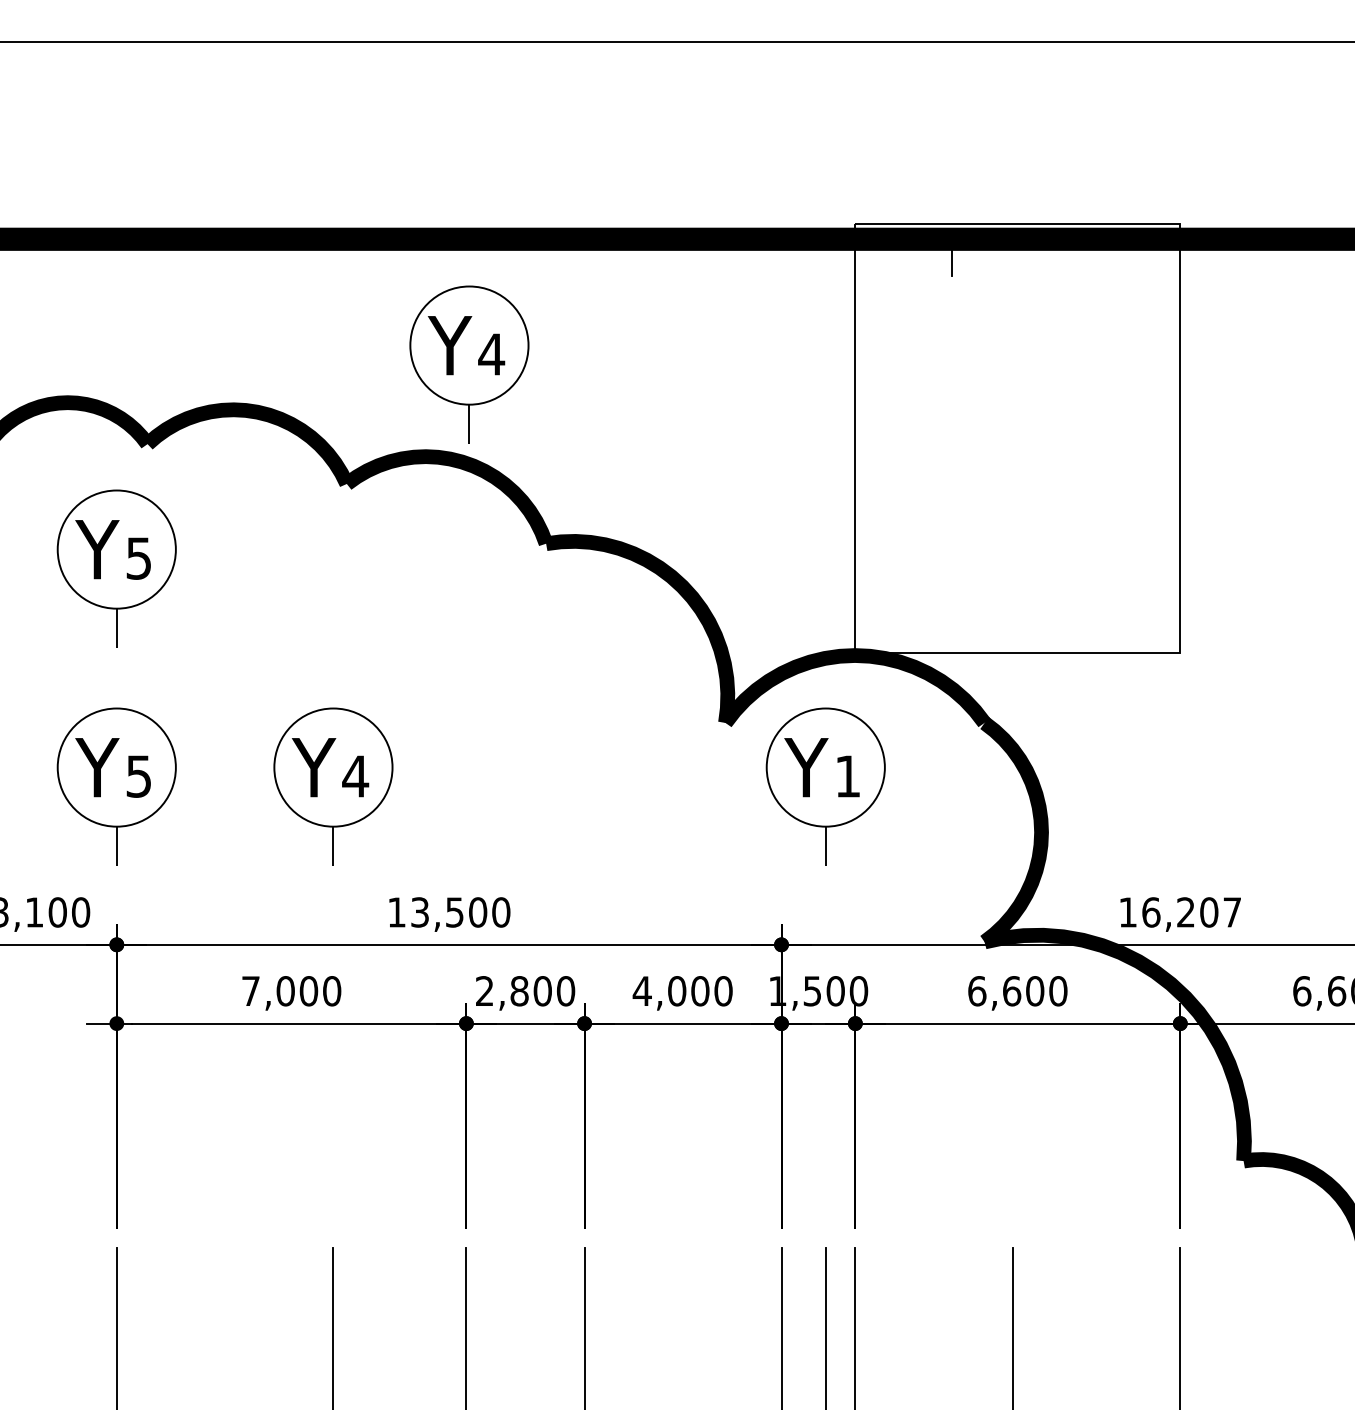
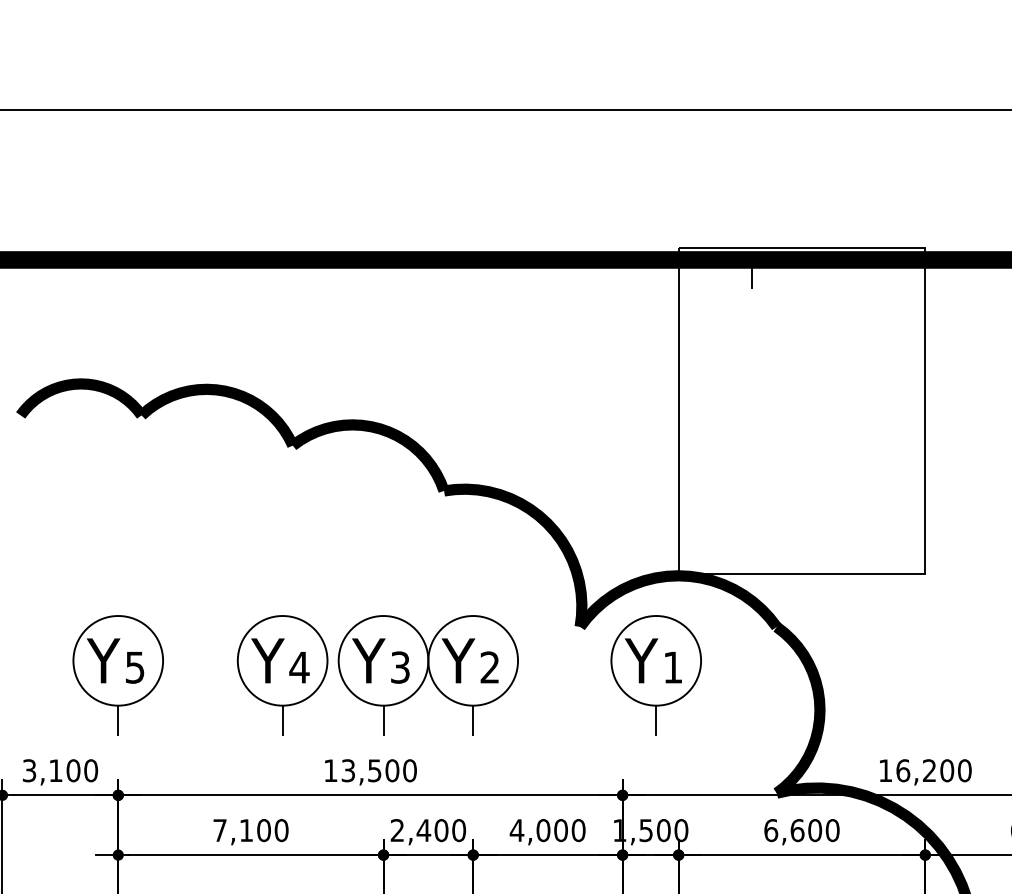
part: (469, 364) -> (385, 354), removed
part: (116, 568) -> (118, 509), removed
part: (525, 786) -> (428, 675), added
text: (1232, 912) -> (964, 770), 16,207 -> 16,200
text: (285, 991) -> (246, 830), 7,000 -> 7,100
text: (519, 991) -> (423, 830), 2,800 -> 2,400

